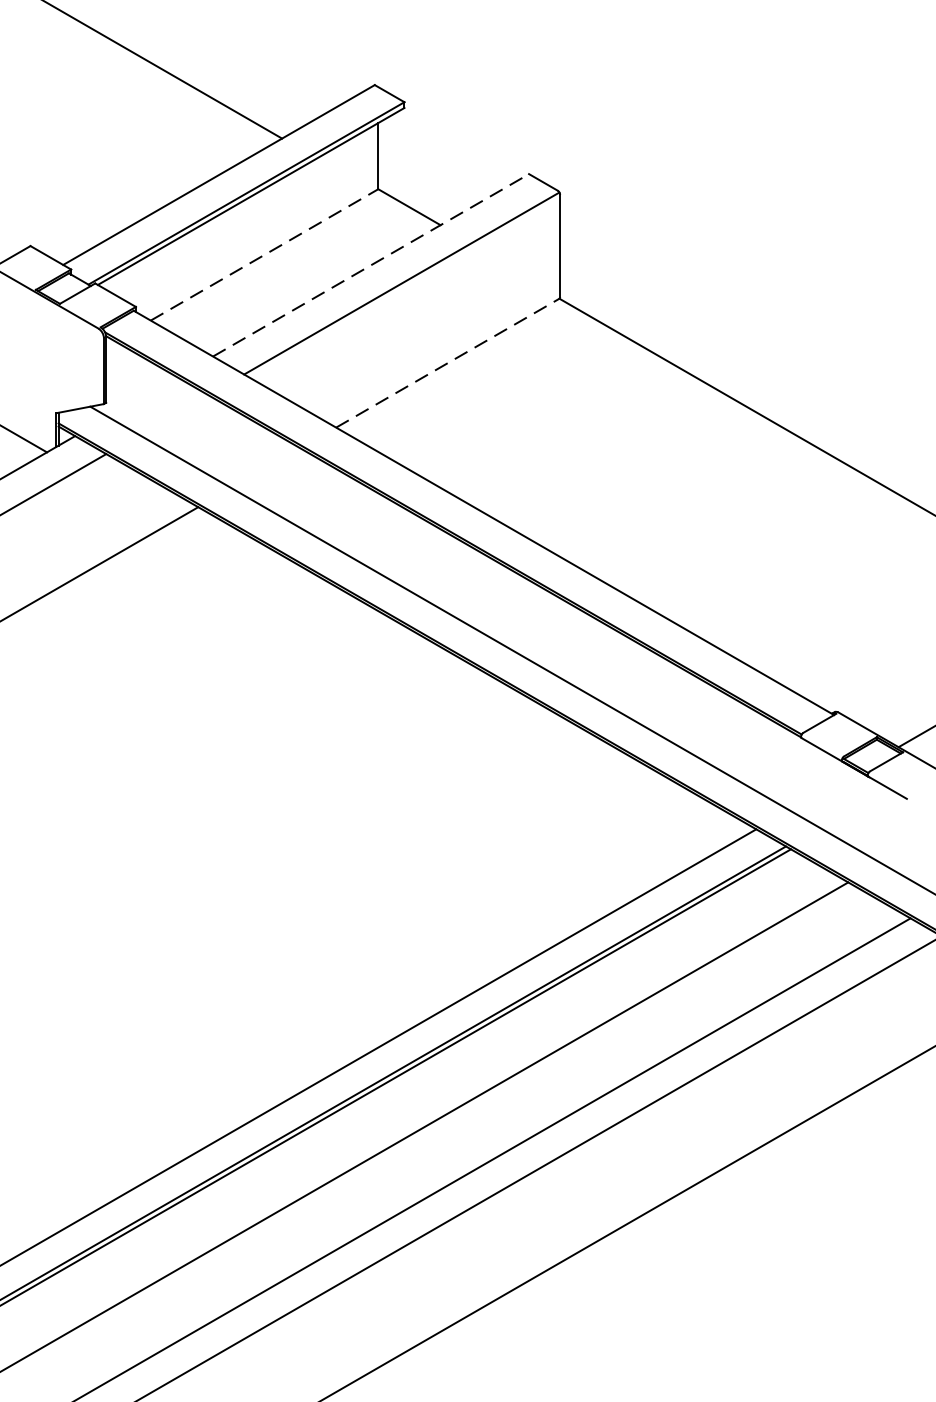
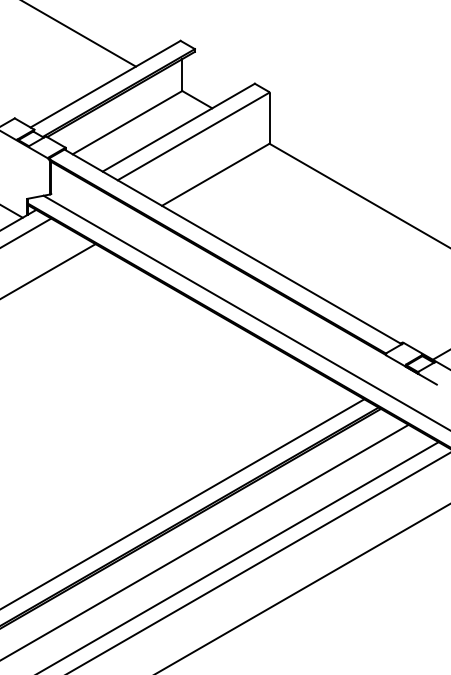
line: (264, 254) -> (127, 122), dashed -> solid
line: (370, 264) -> (178, 127), dashed -> solid
line: (449, 362) -> (216, 174), dashed -> solid

